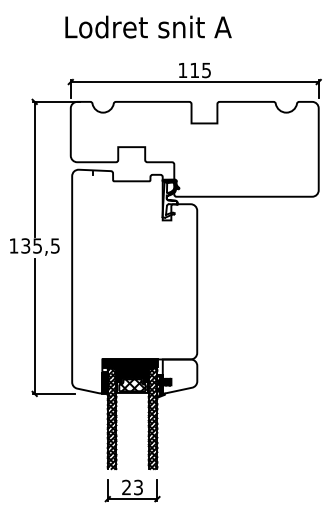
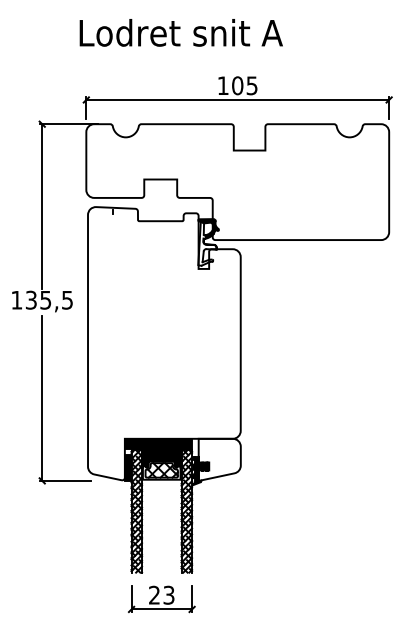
text: (194, 70) -> (237, 85), 115 -> 105

